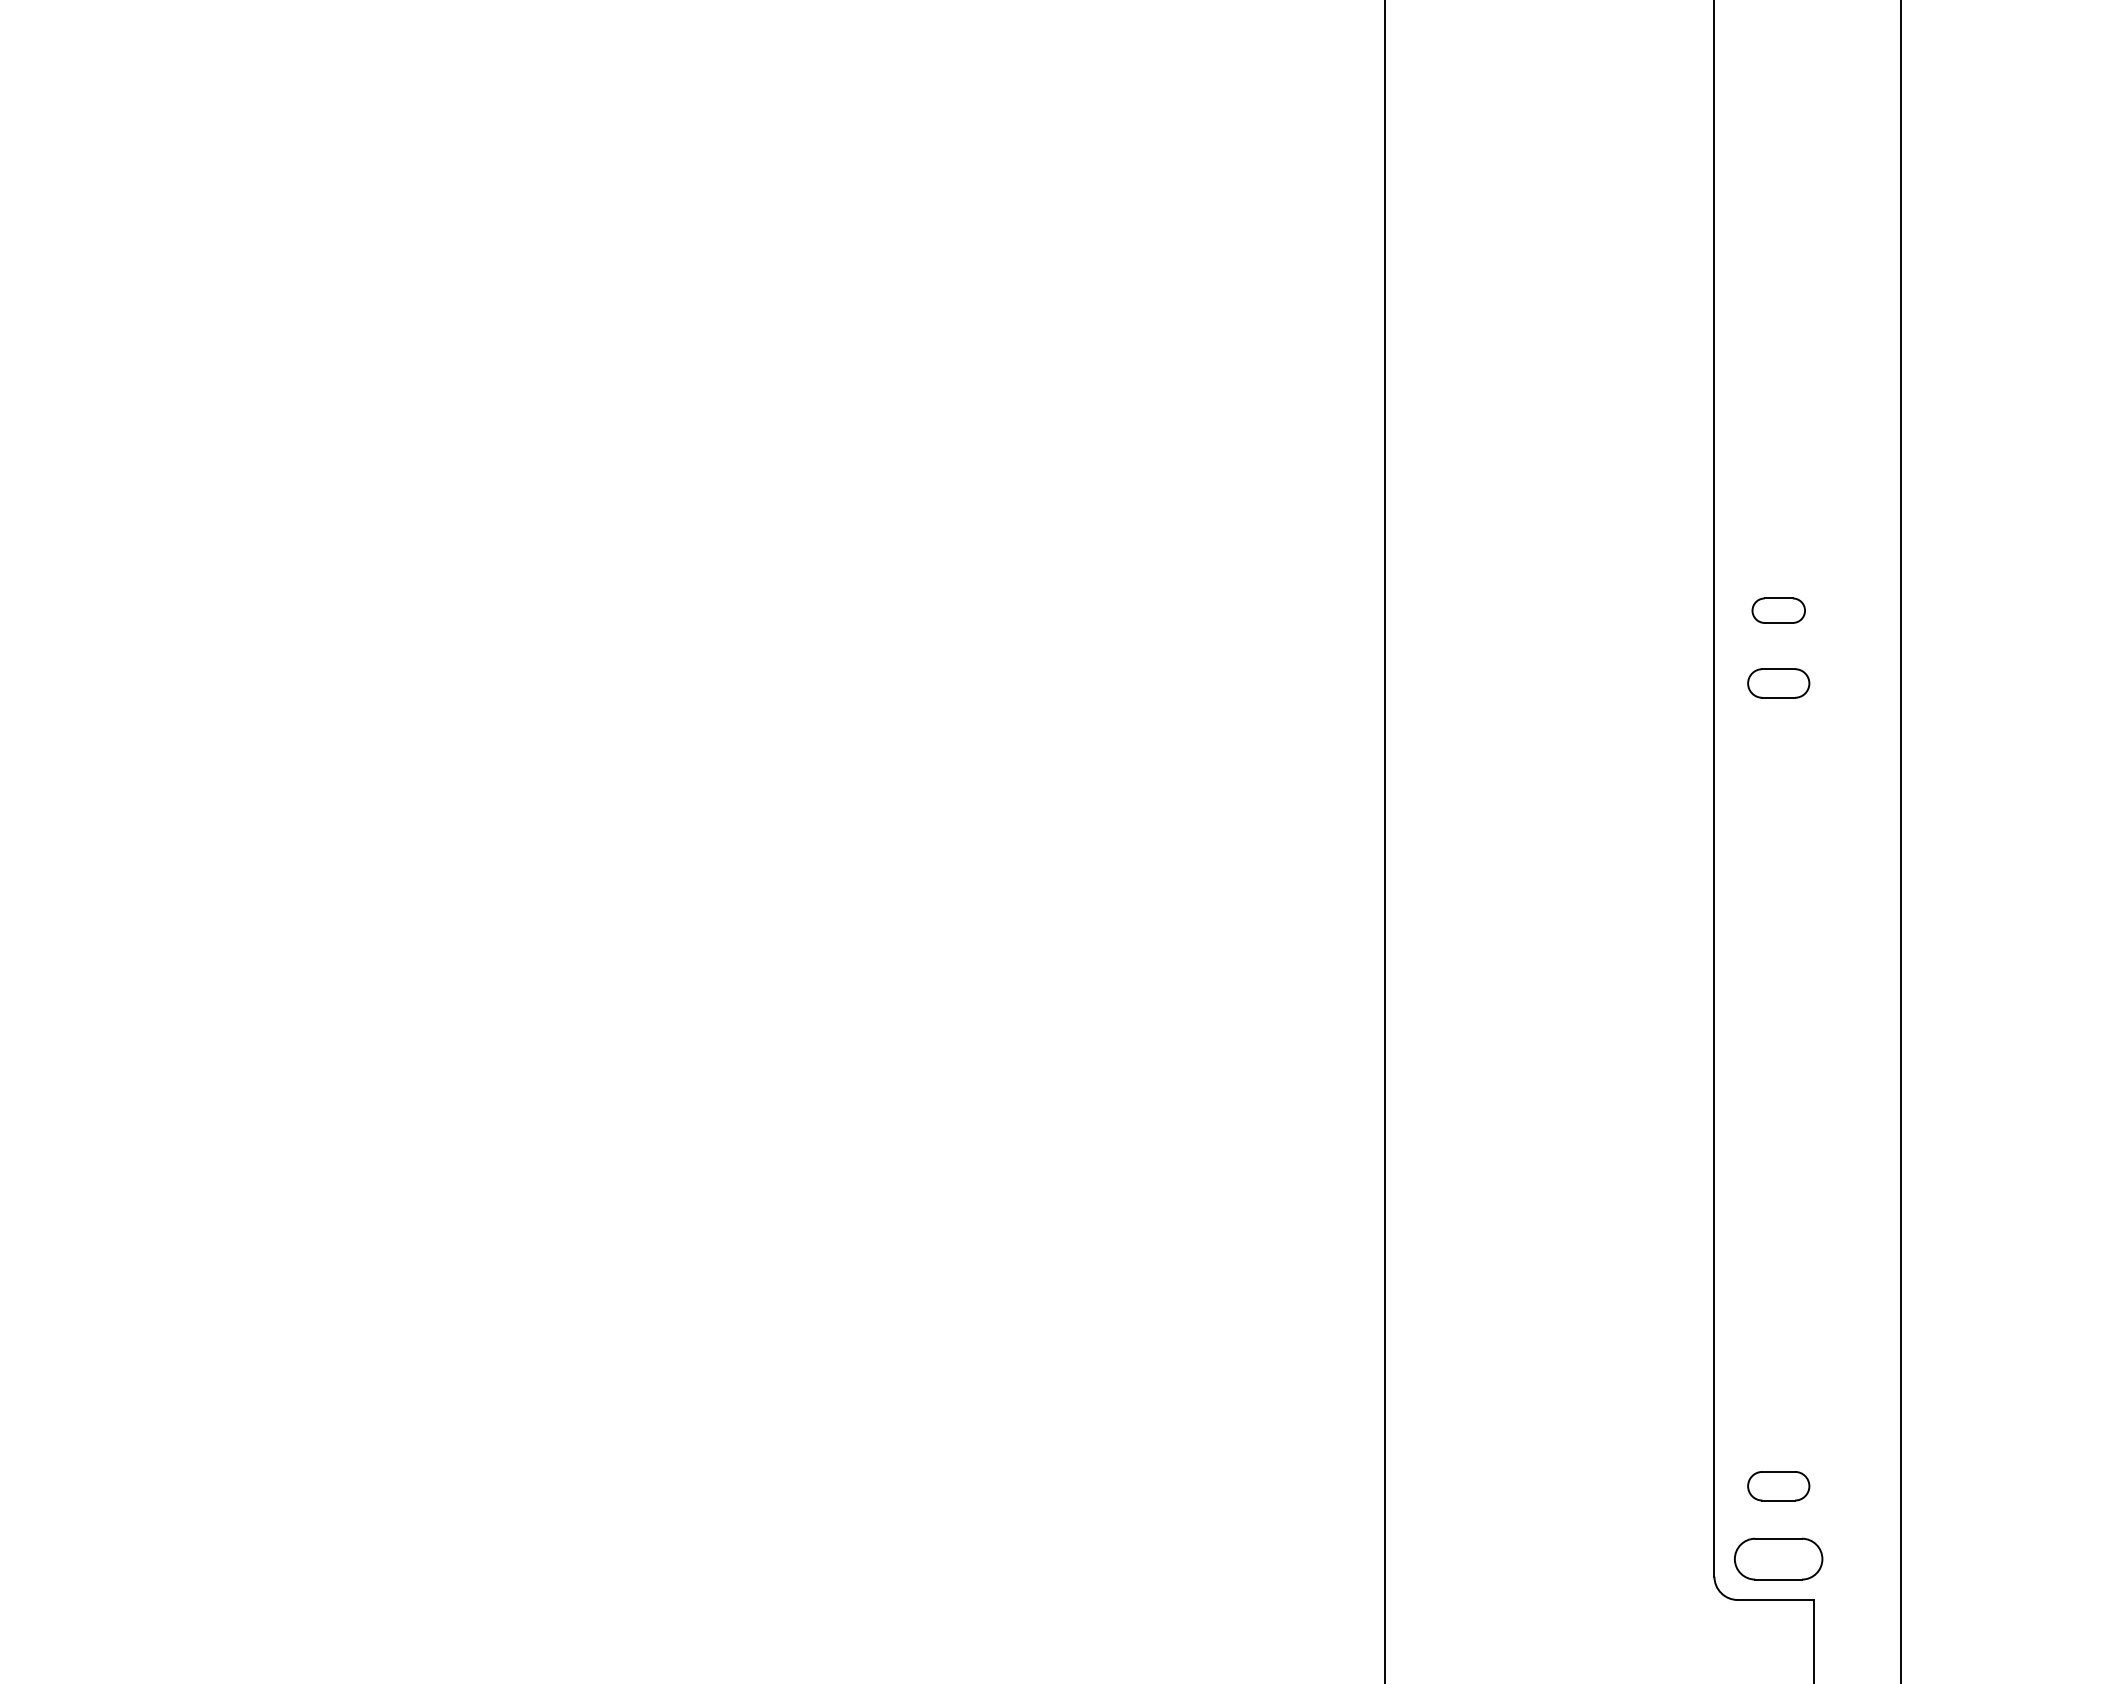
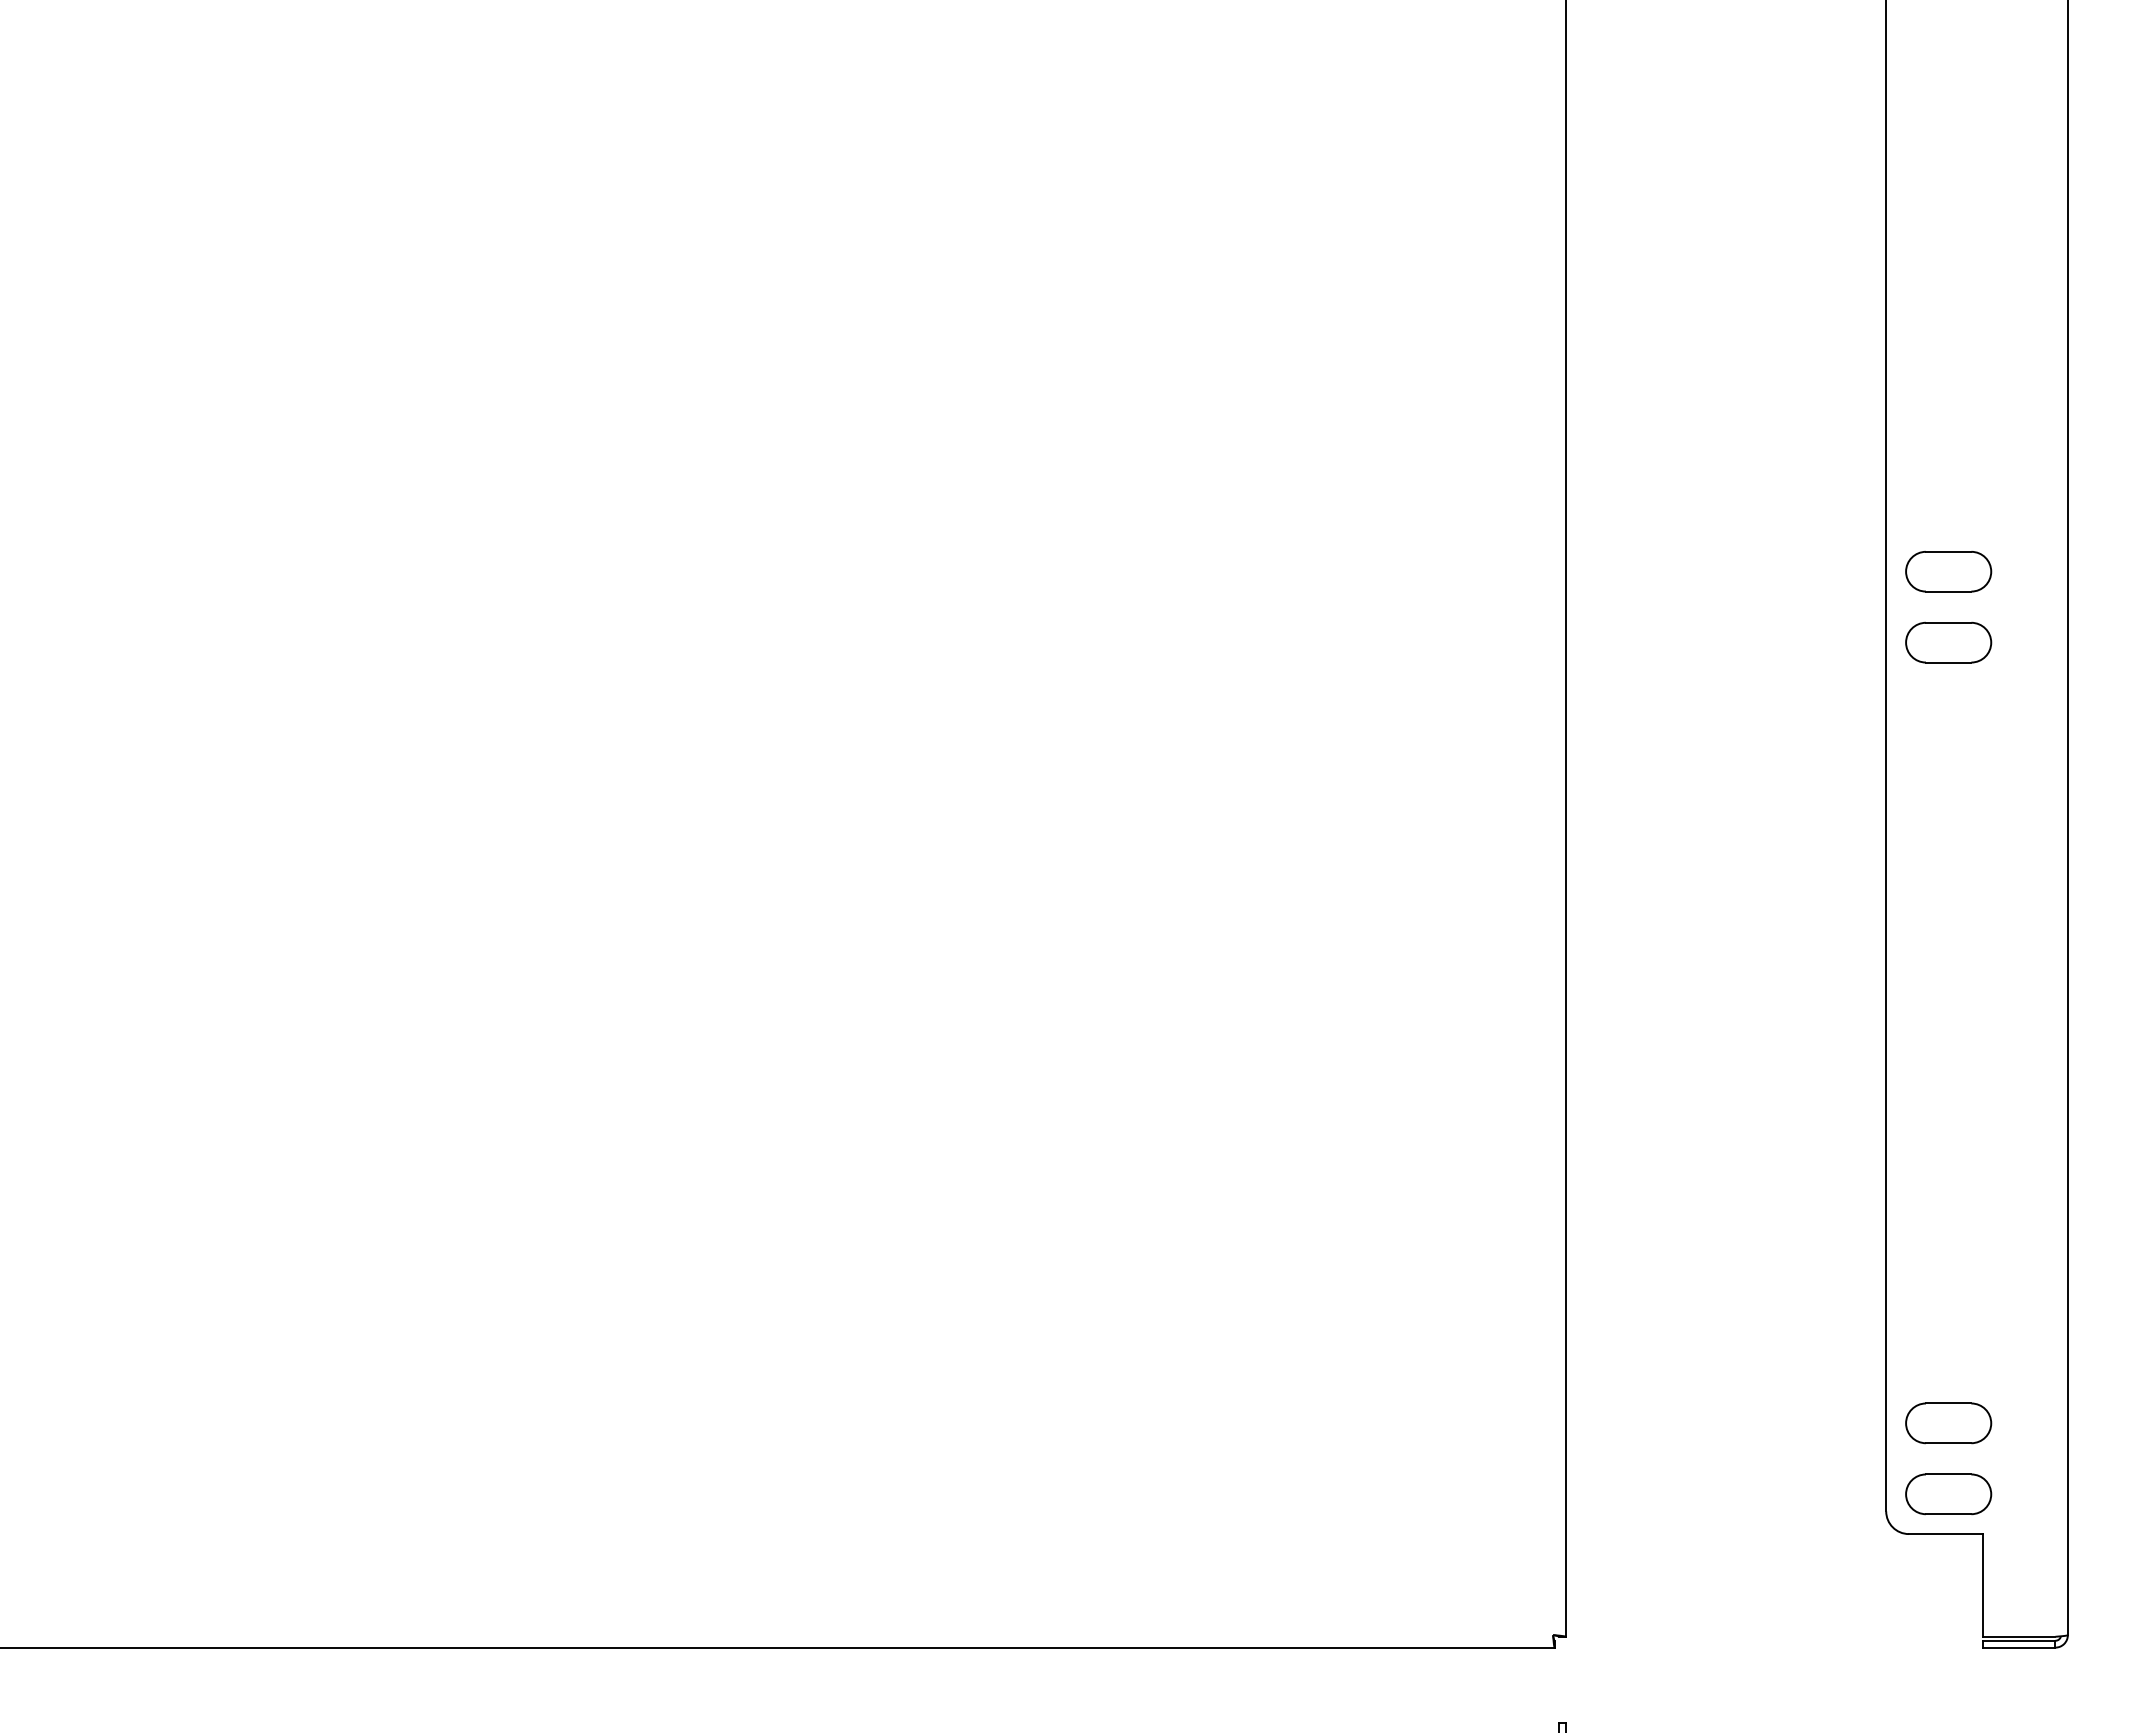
part: (1778, 610) -> (1948, 571), size x1.67
part: (1778, 683) -> (1948, 642), size x1.43
part: (1778, 1486) -> (1948, 1423), size x1.43

